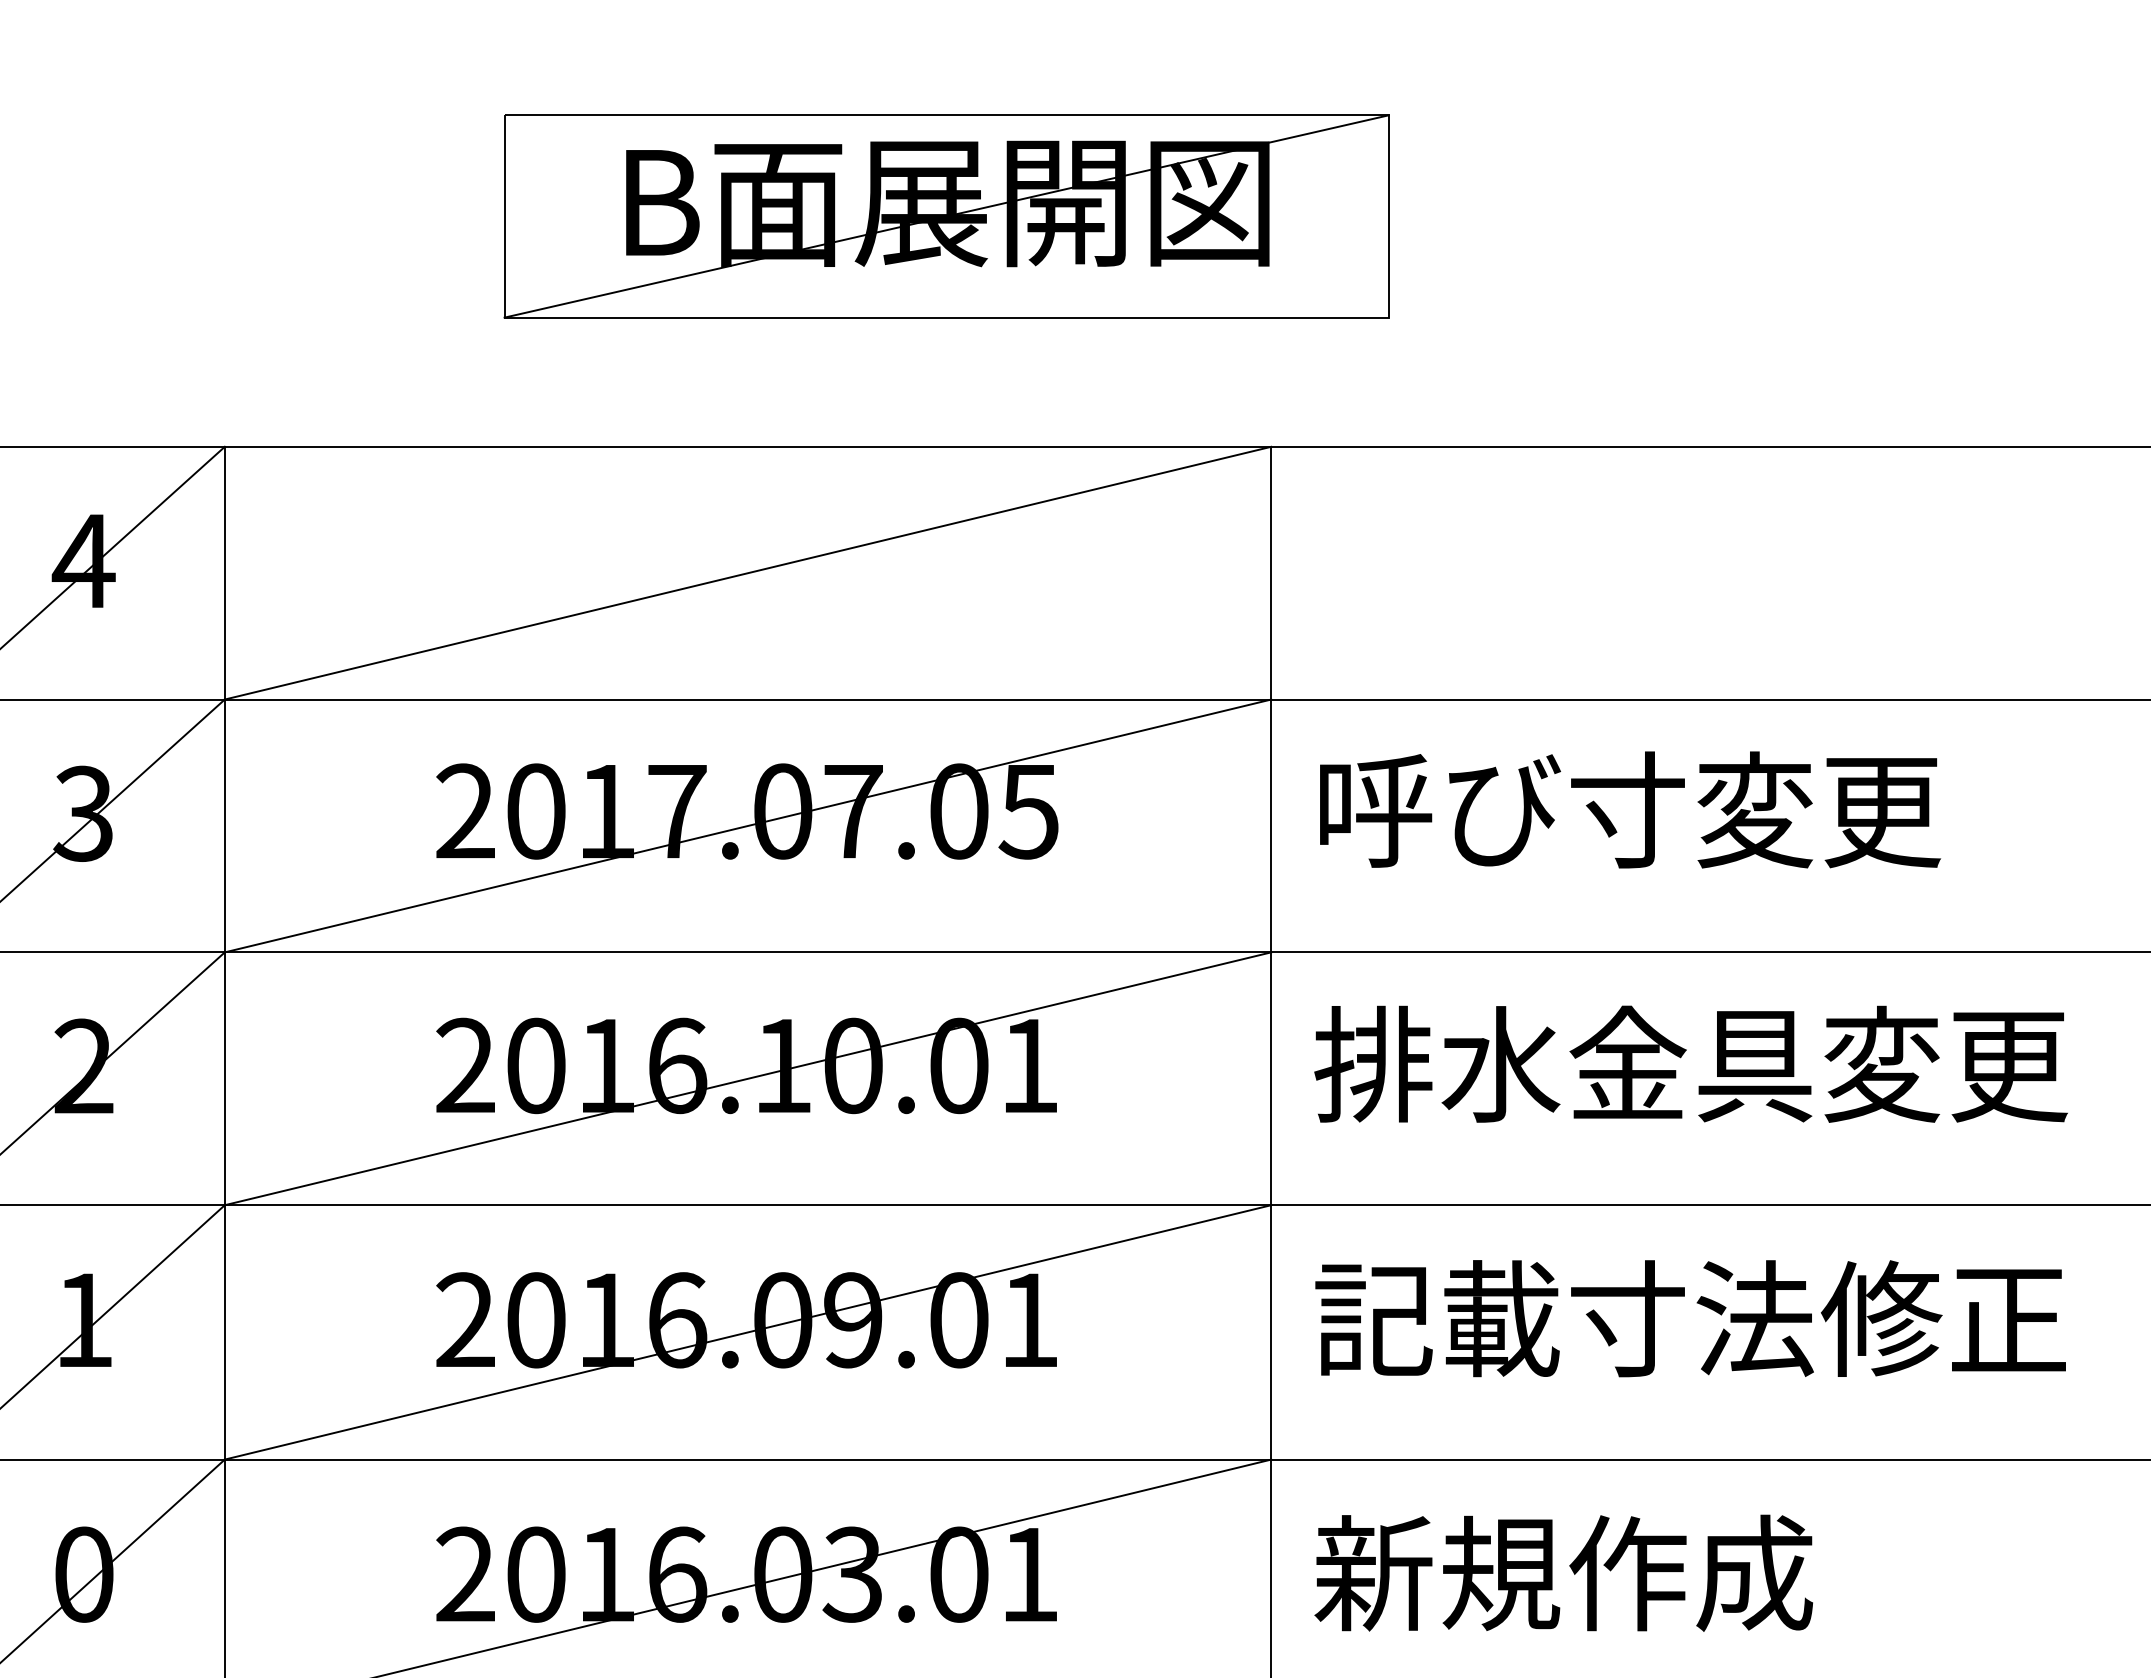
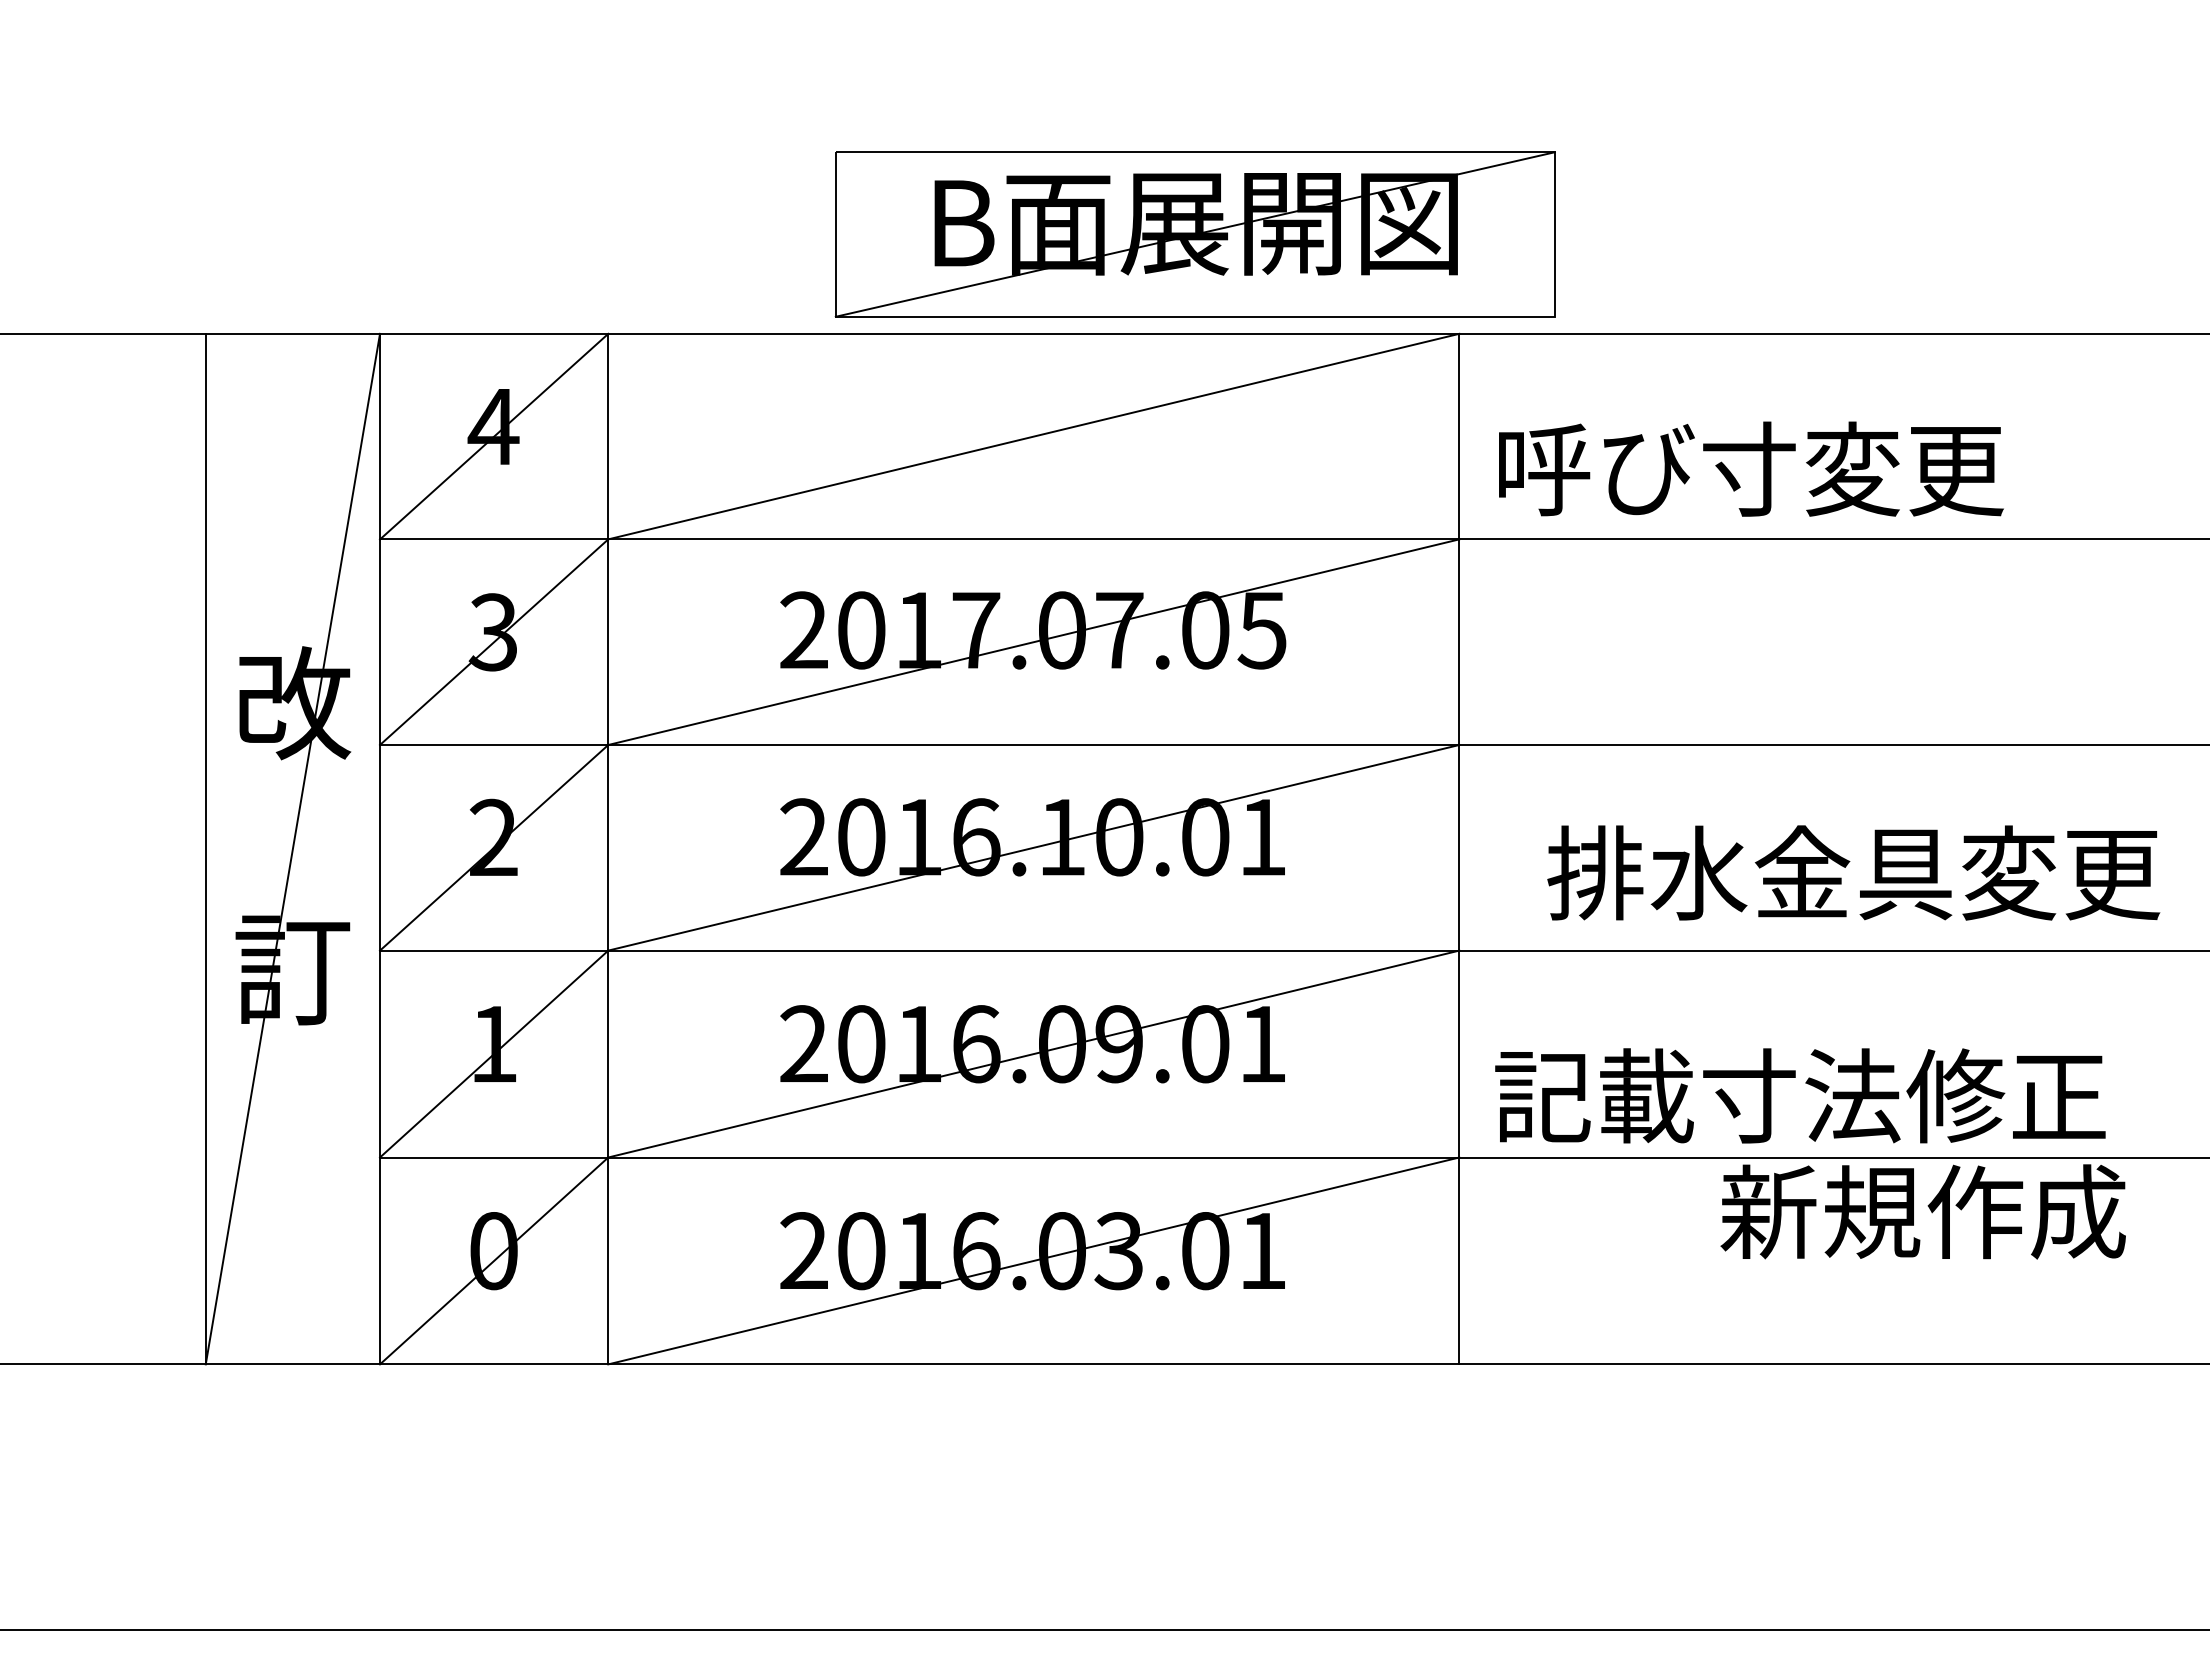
part: (945, 216) -> (1194, 234), moved
text: (1630, 809) -> (1751, 468), moved
text: (1690, 1063) -> (1853, 872), moved
text: (1690, 1318) -> (1800, 1095), moved
text: (1562, 1572) -> (1922, 1211), moved

